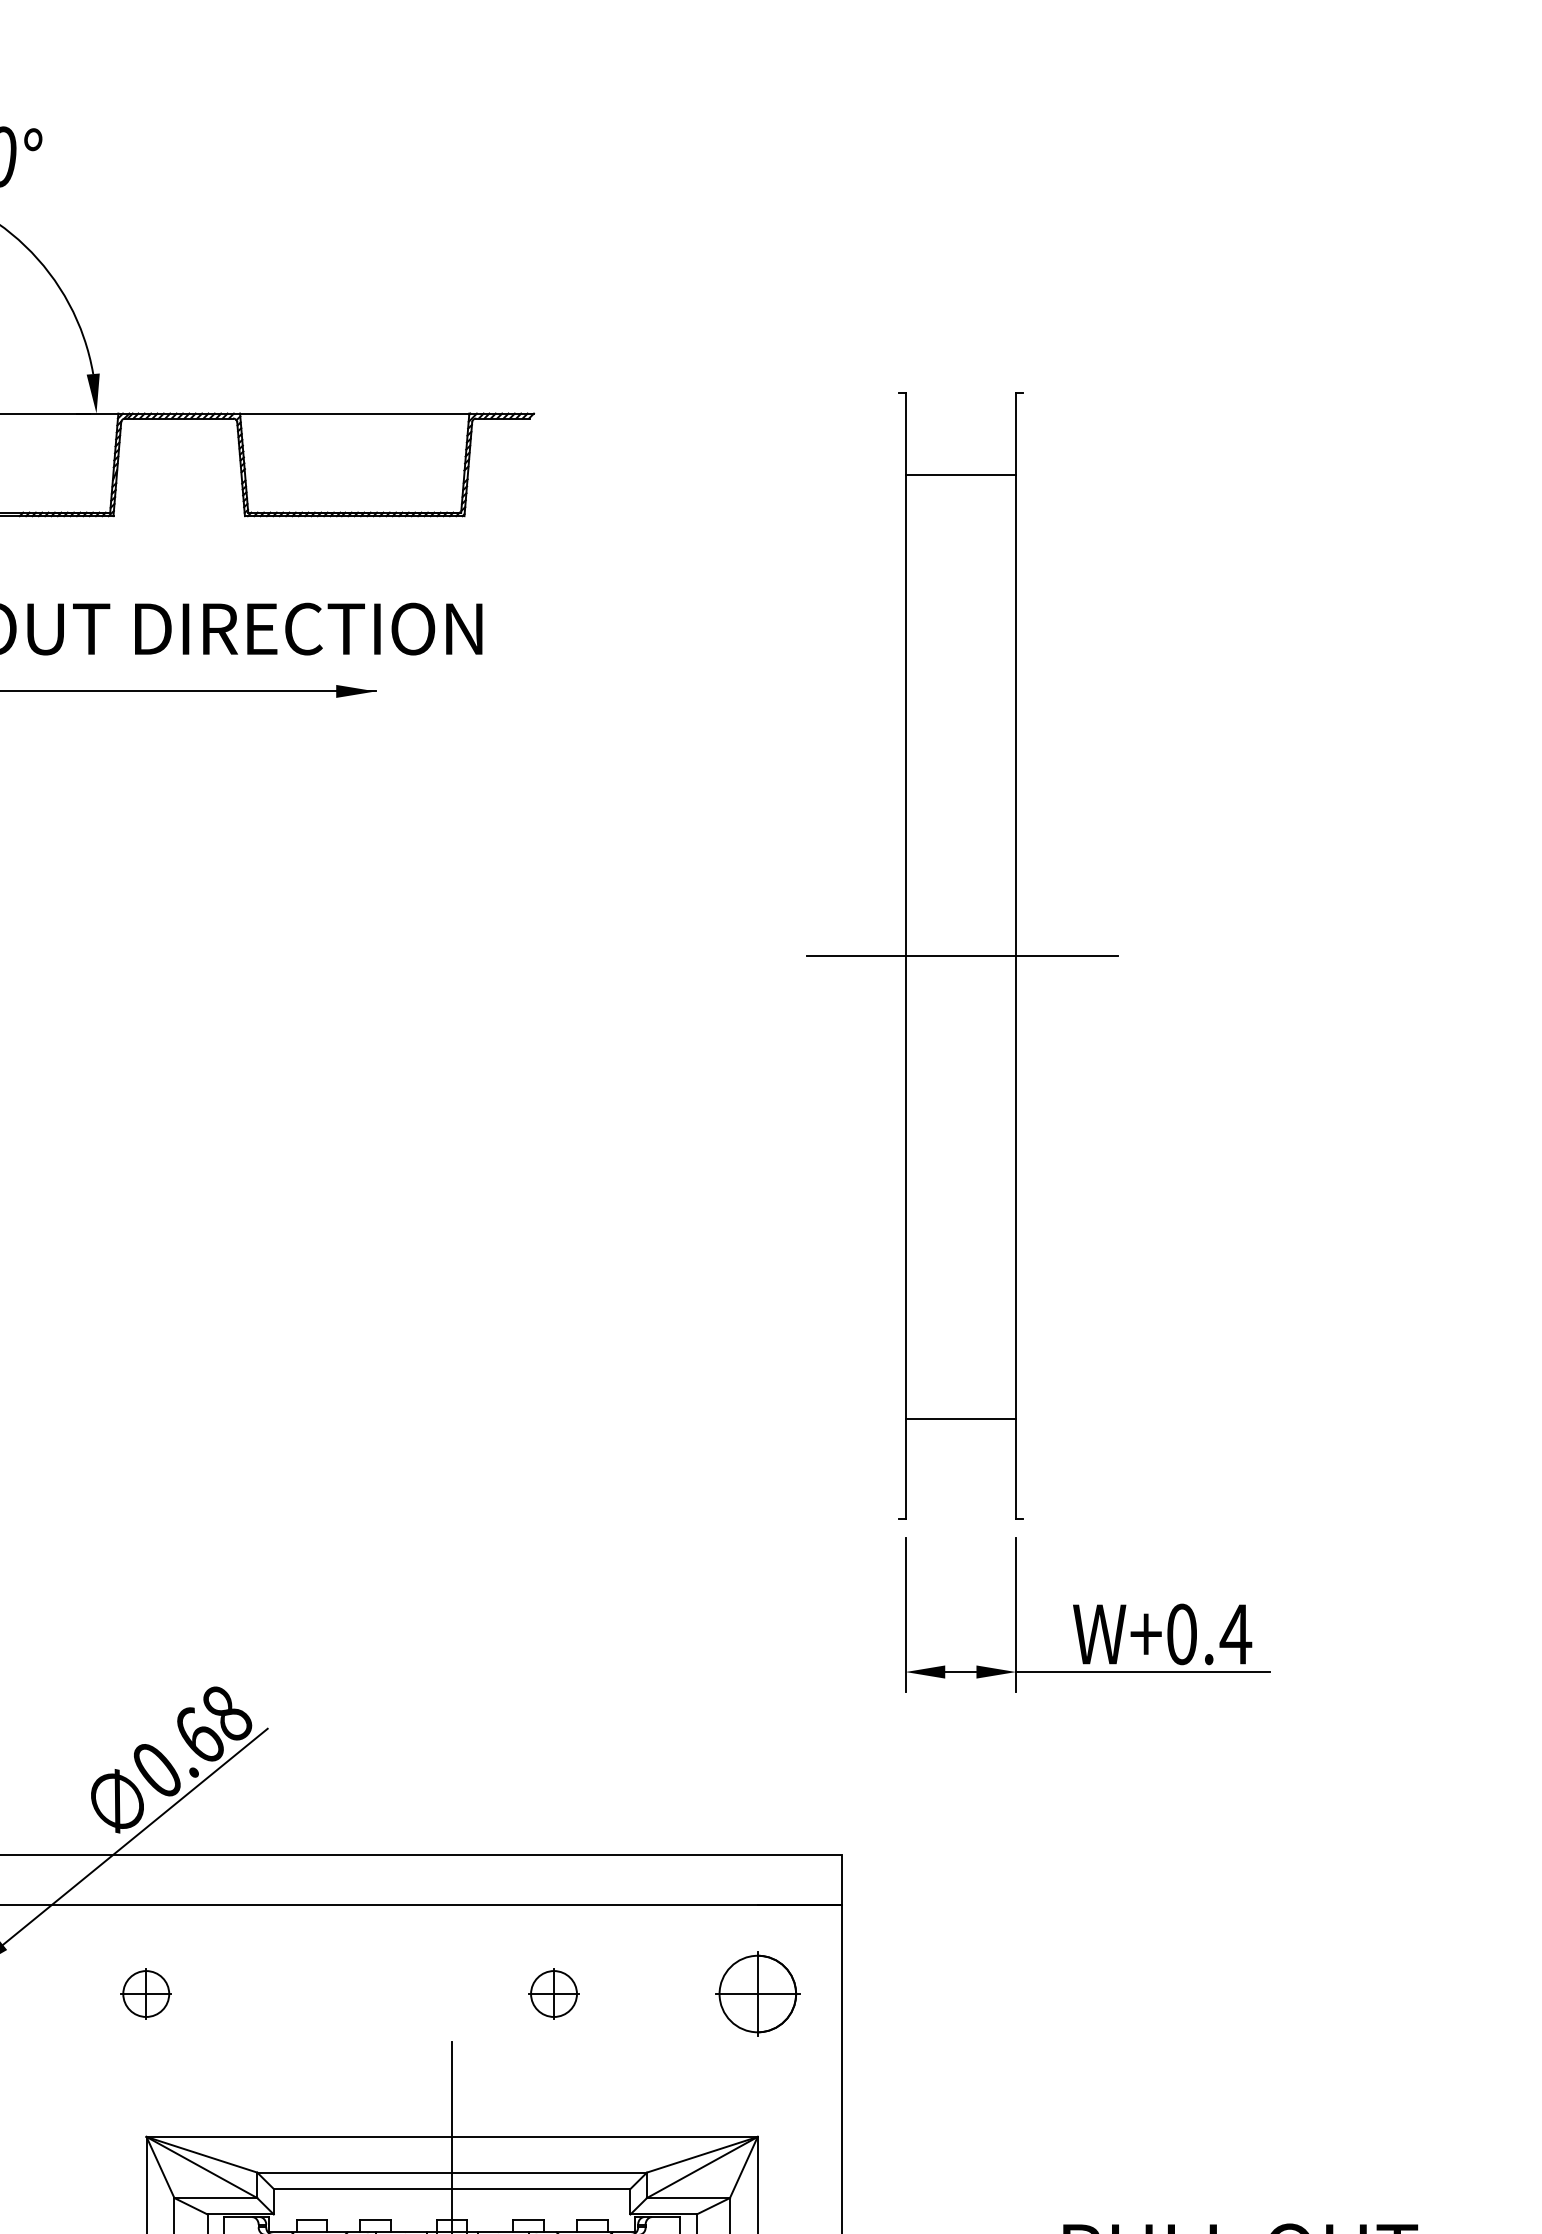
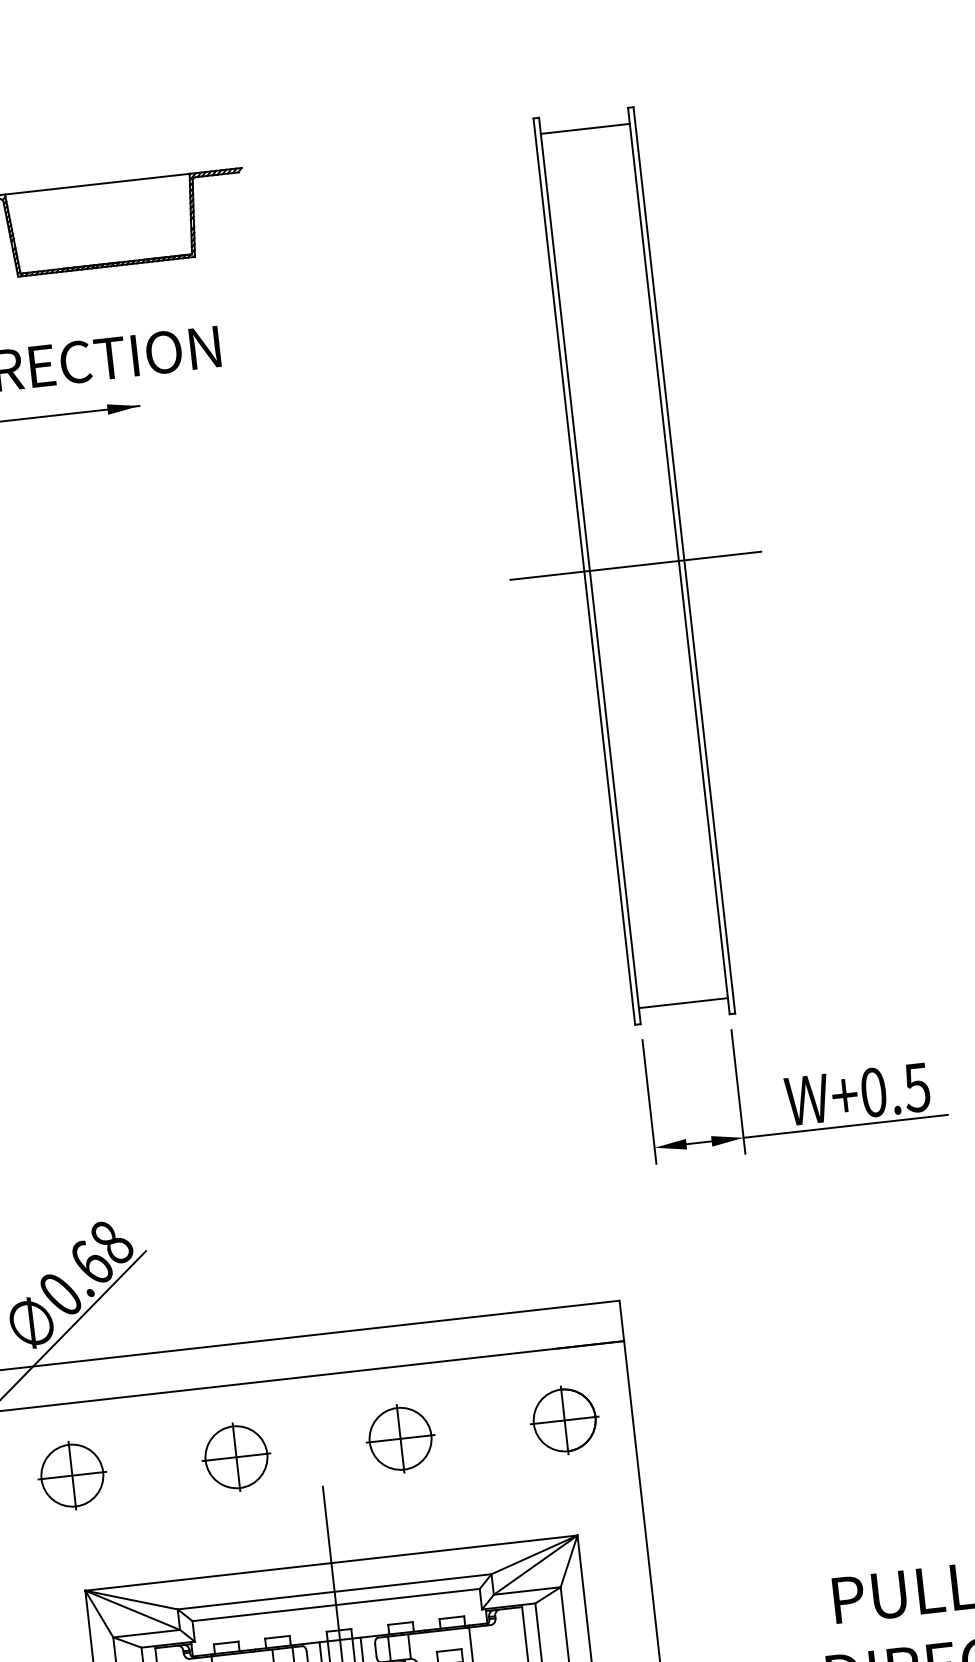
line: (960, 474) -> (585, 128), moved
line: (898, 955) -> (584, 571), added
line: (1022, 955) -> (684, 560), added
line: (960, 1418) -> (683, 1003), moved
text: (1235, 1634) -> (916, 1087), W+0.4 -> W+0.5
part: (145, 1993) -> (71, 1475), size x1.67
part: (349, 1993) -> (235, 1456), added
part: (553, 1993) -> (400, 1438), size x1.67

